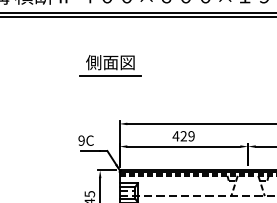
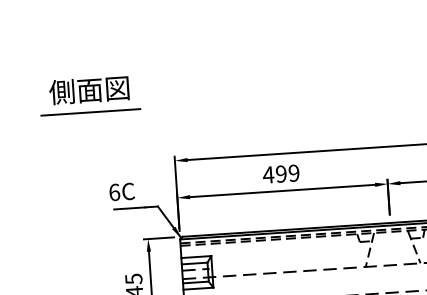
part: (110, 65) -> (89, 95), moved
text: (183, 136) -> (280, 174), 429 -> 499
text: (81, 140) -> (114, 192), 9C -> 6C

